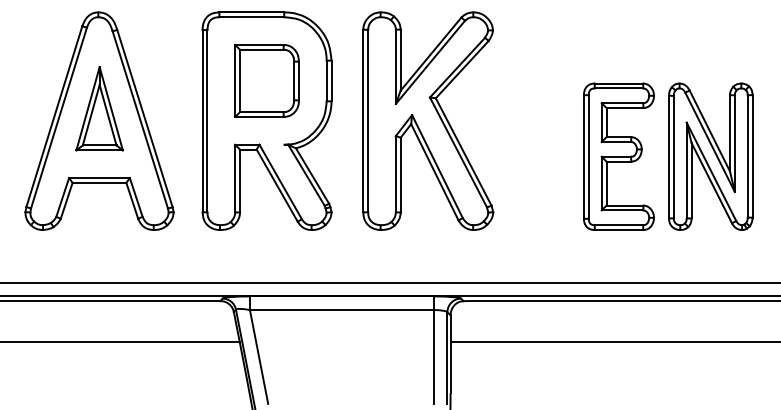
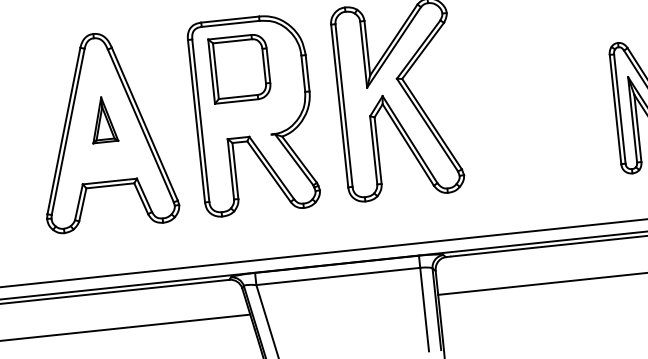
part: (266, 80) -> (239, 68), moved
part: (99, 108) -> (103, 119), size x0.6
part: (618, 156) -> (570, 113), removed

